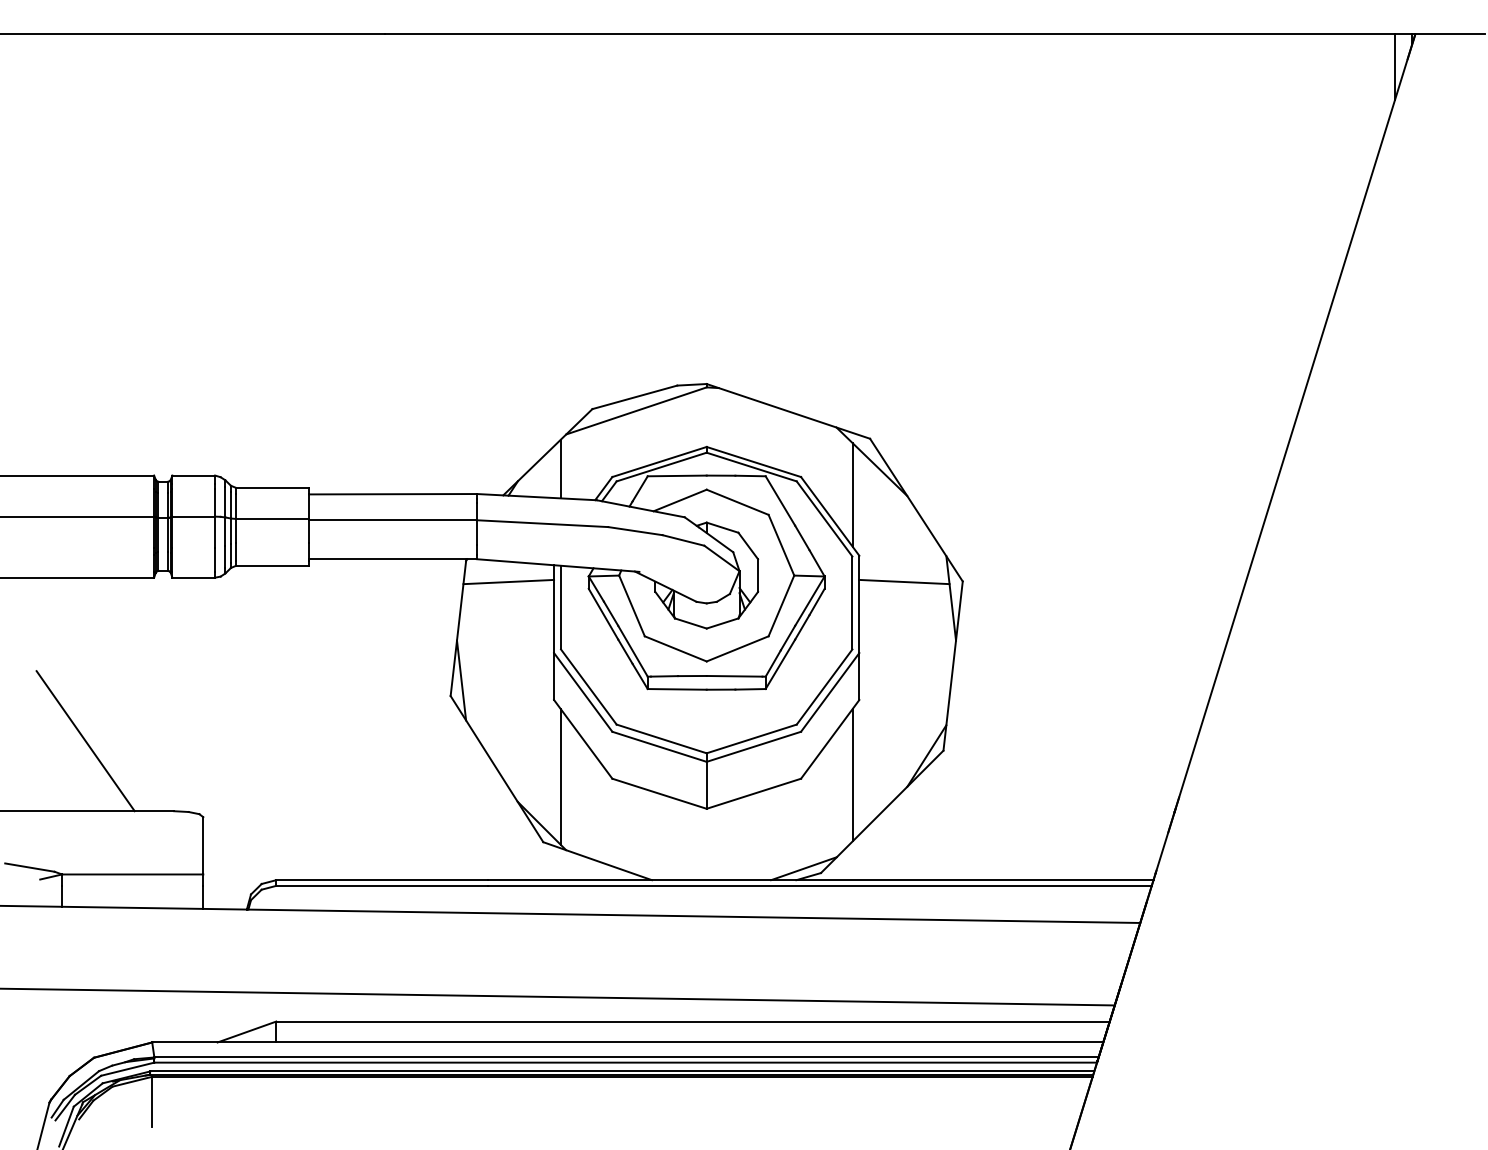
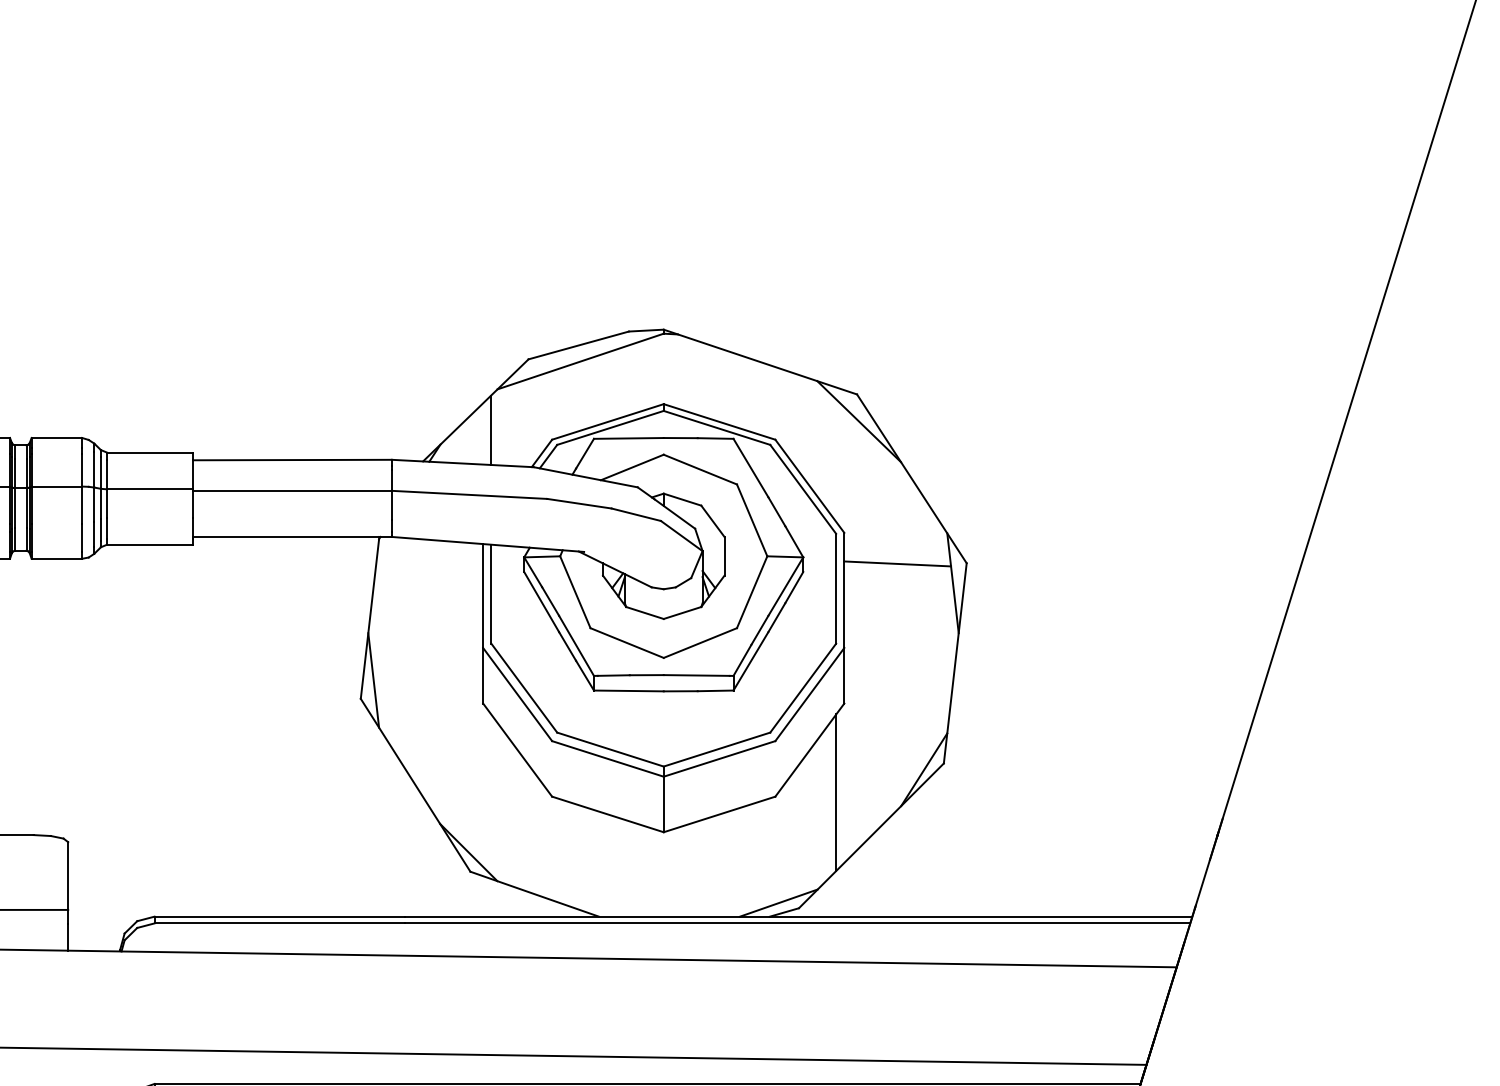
line: (852, 494) -> (836, 460), removed
line: (508, 581) -> (429, 563), removed
line: (560, 776) -> (490, 794), removed

